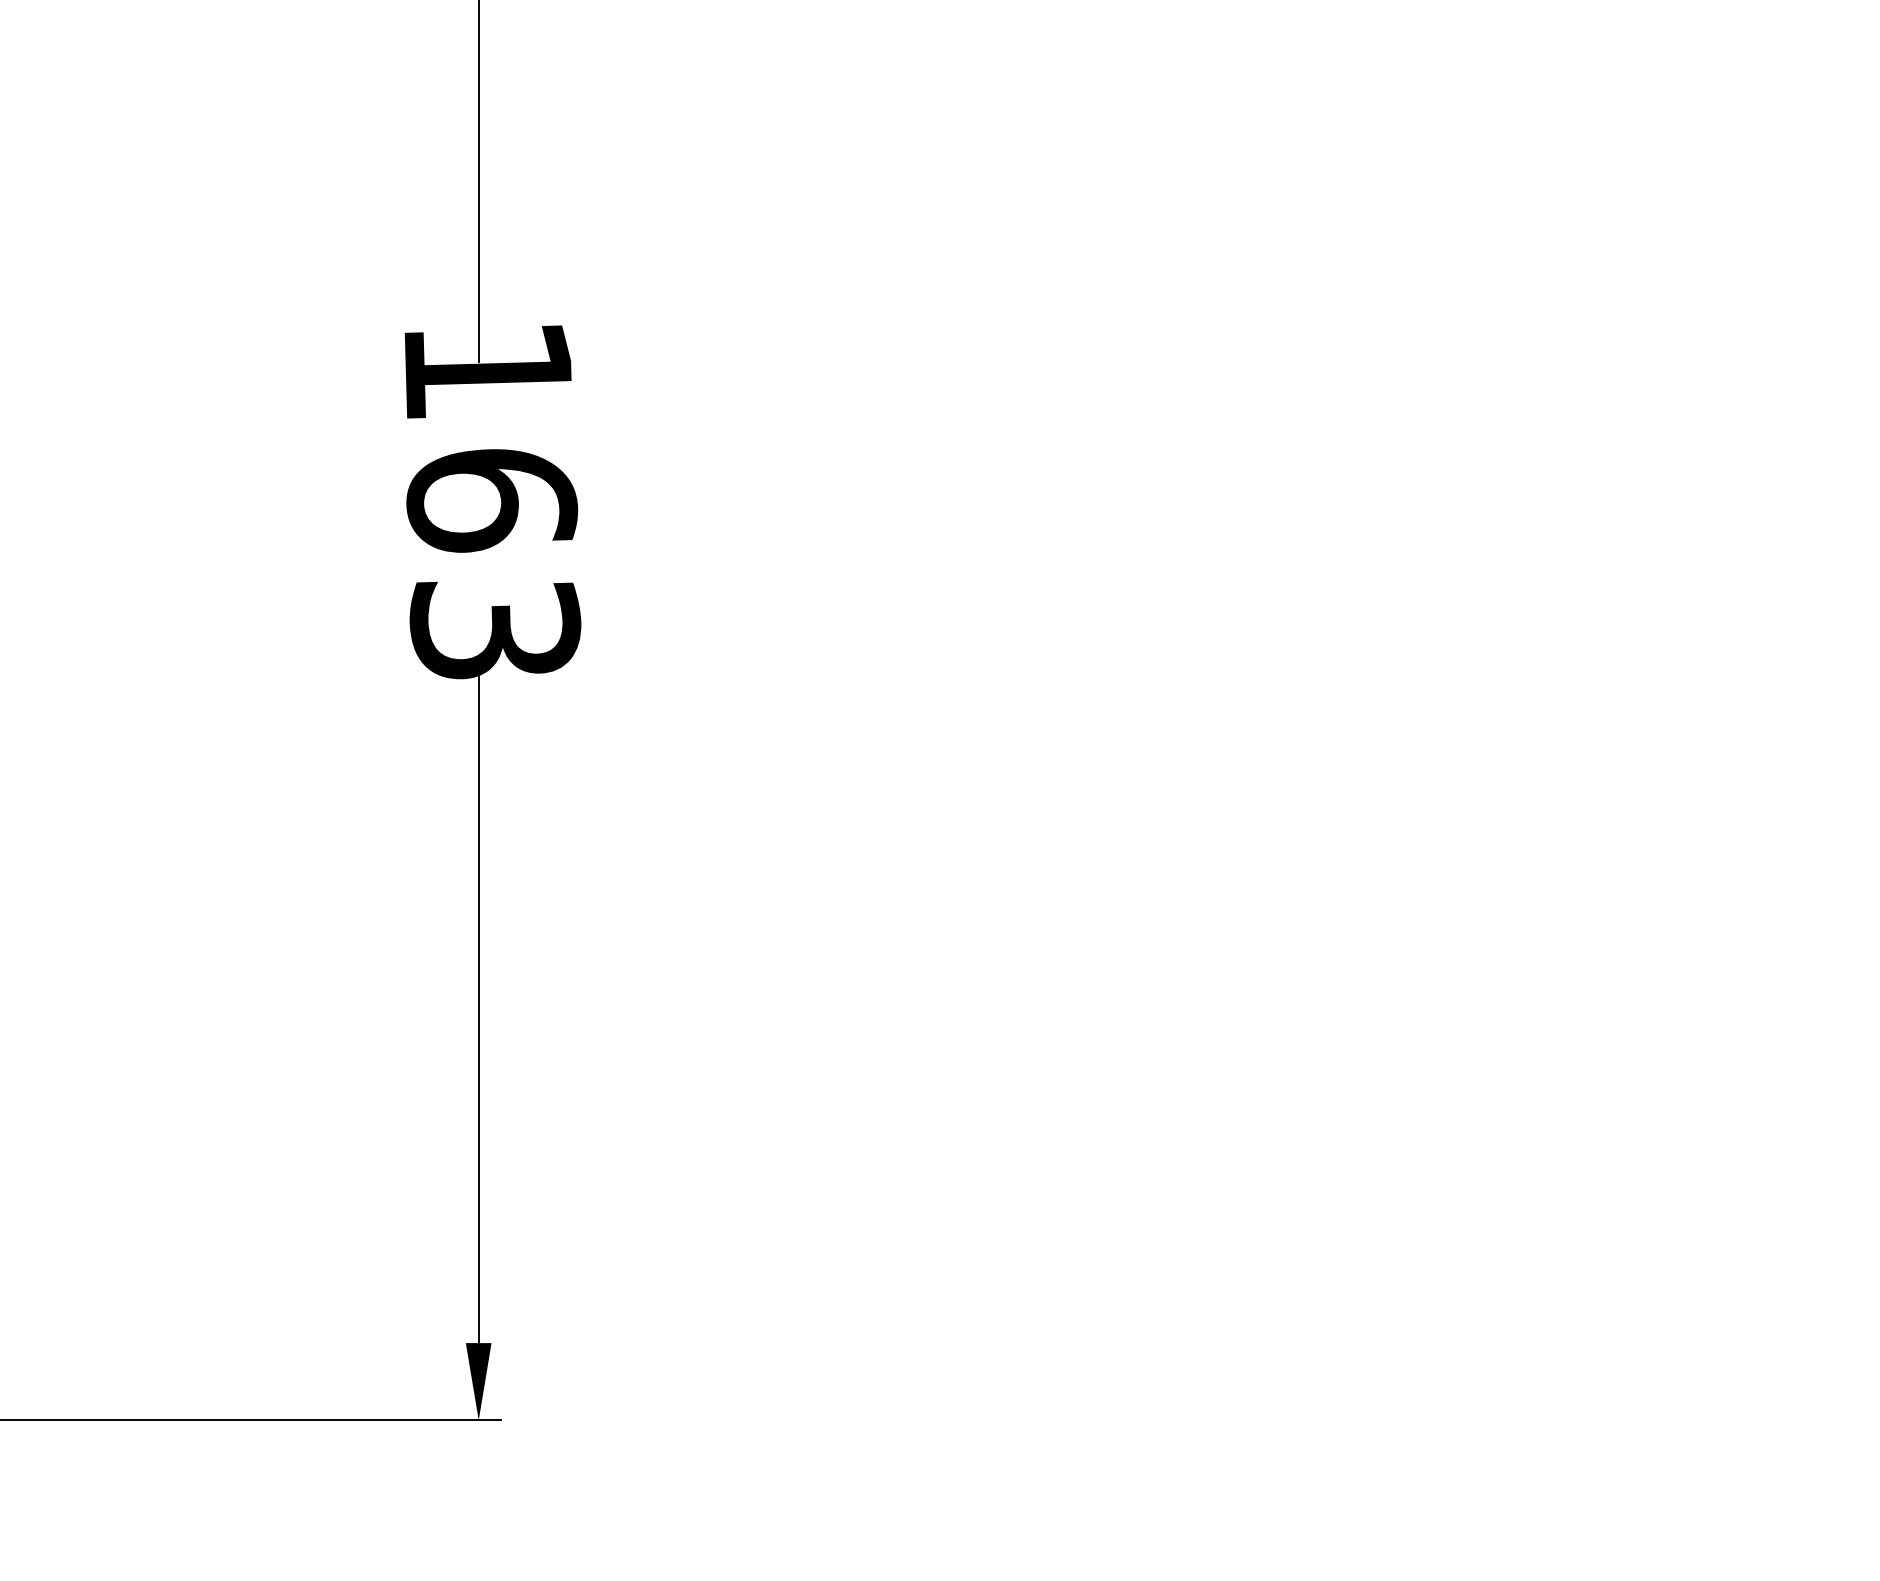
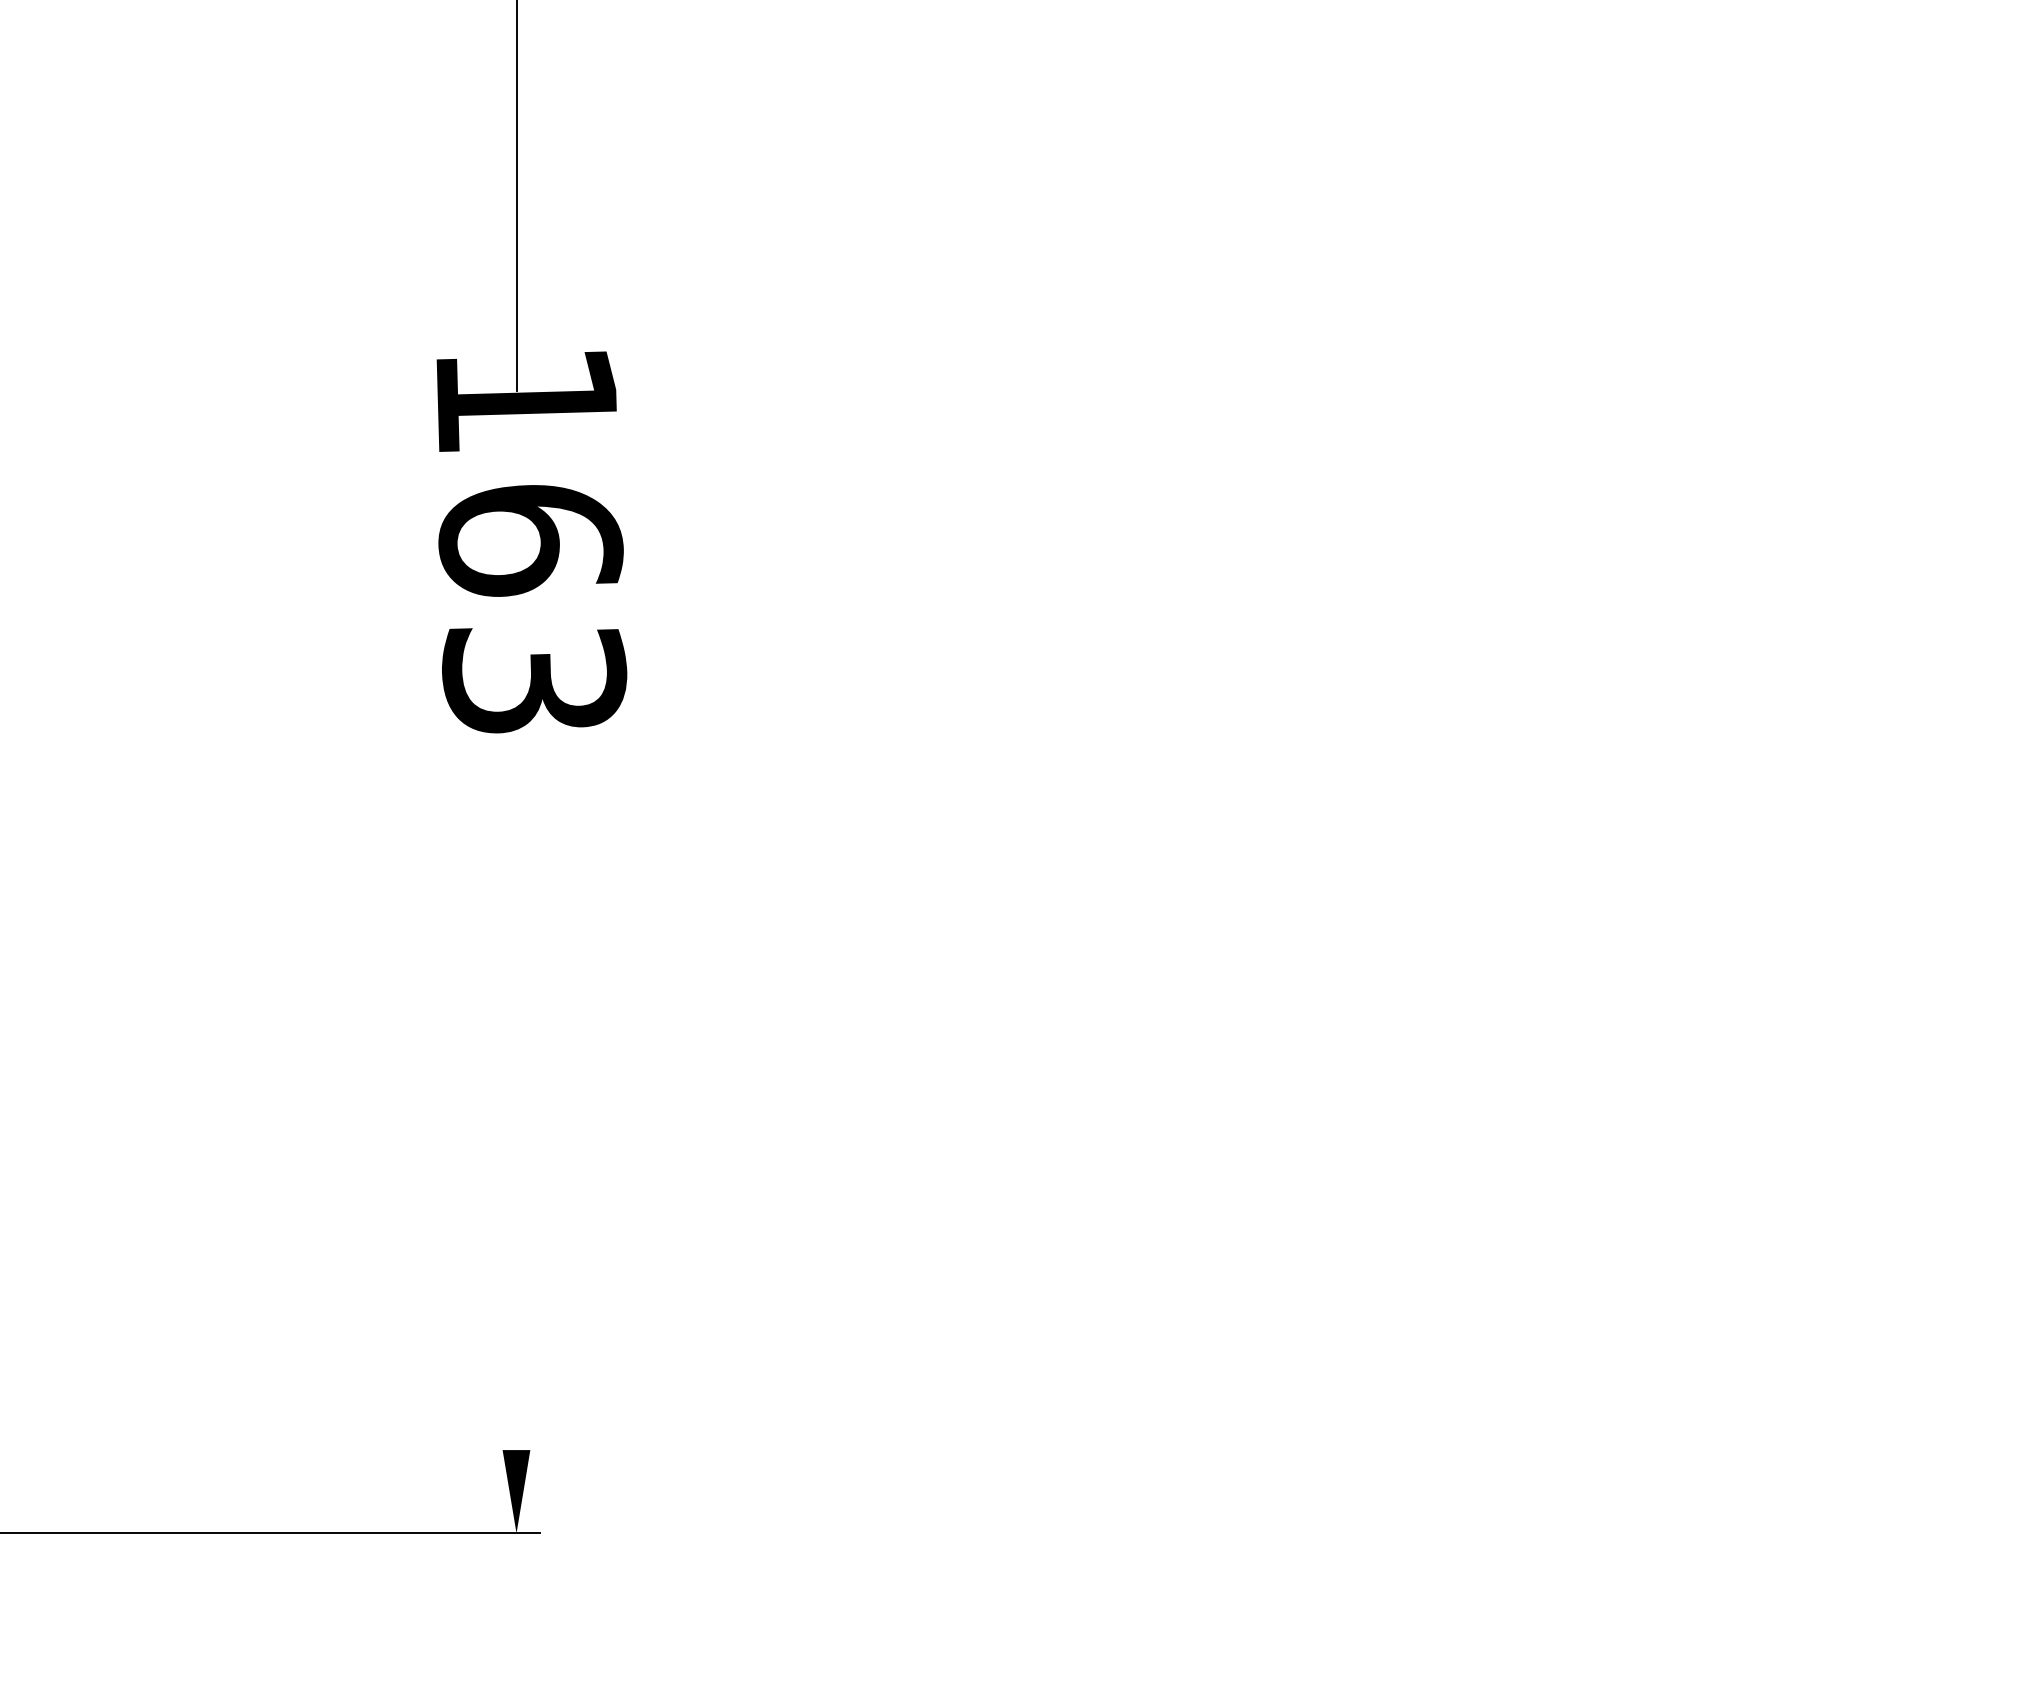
line: (478, 1004) -> (516, 1084), removed

